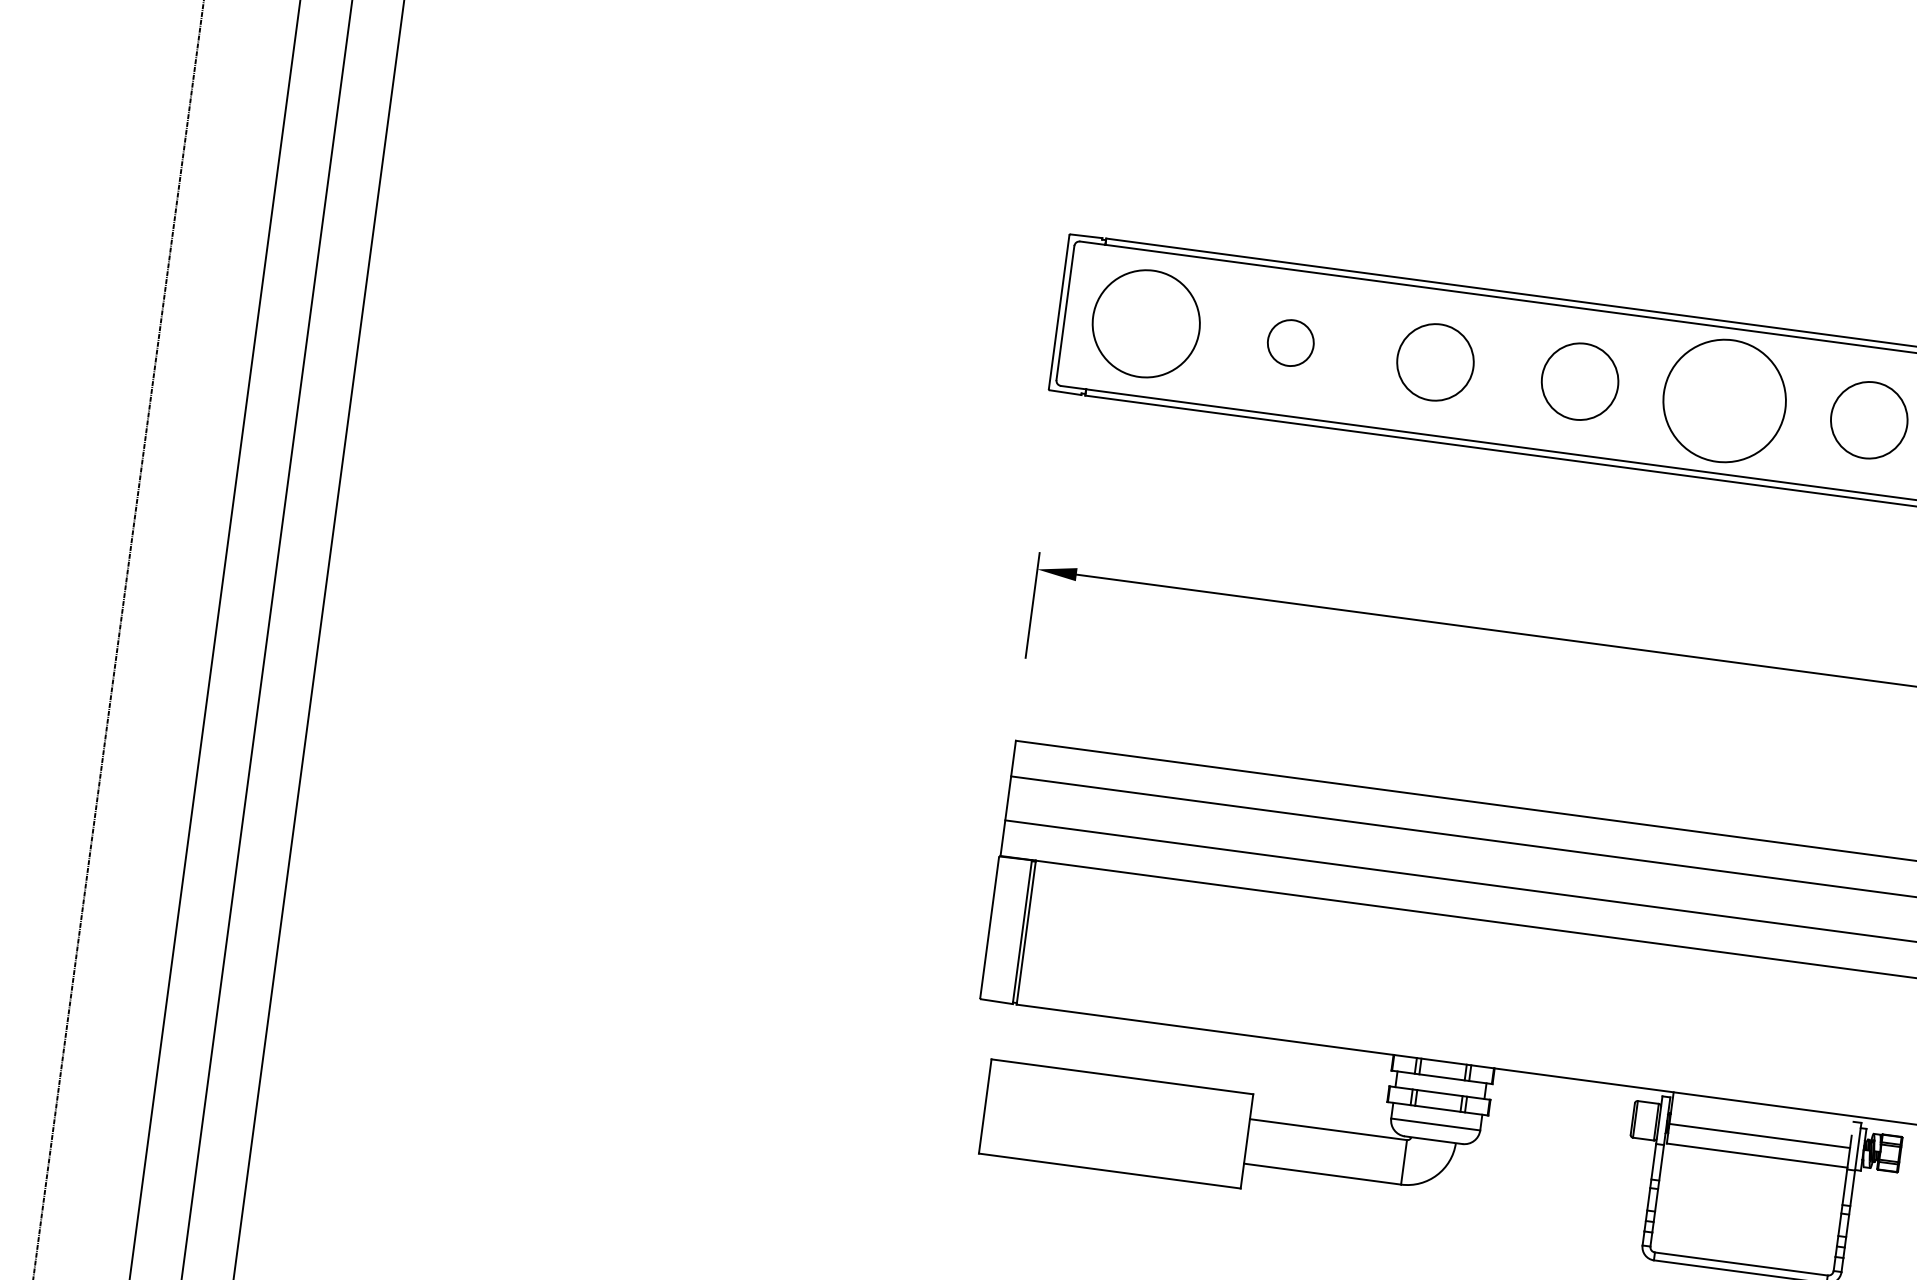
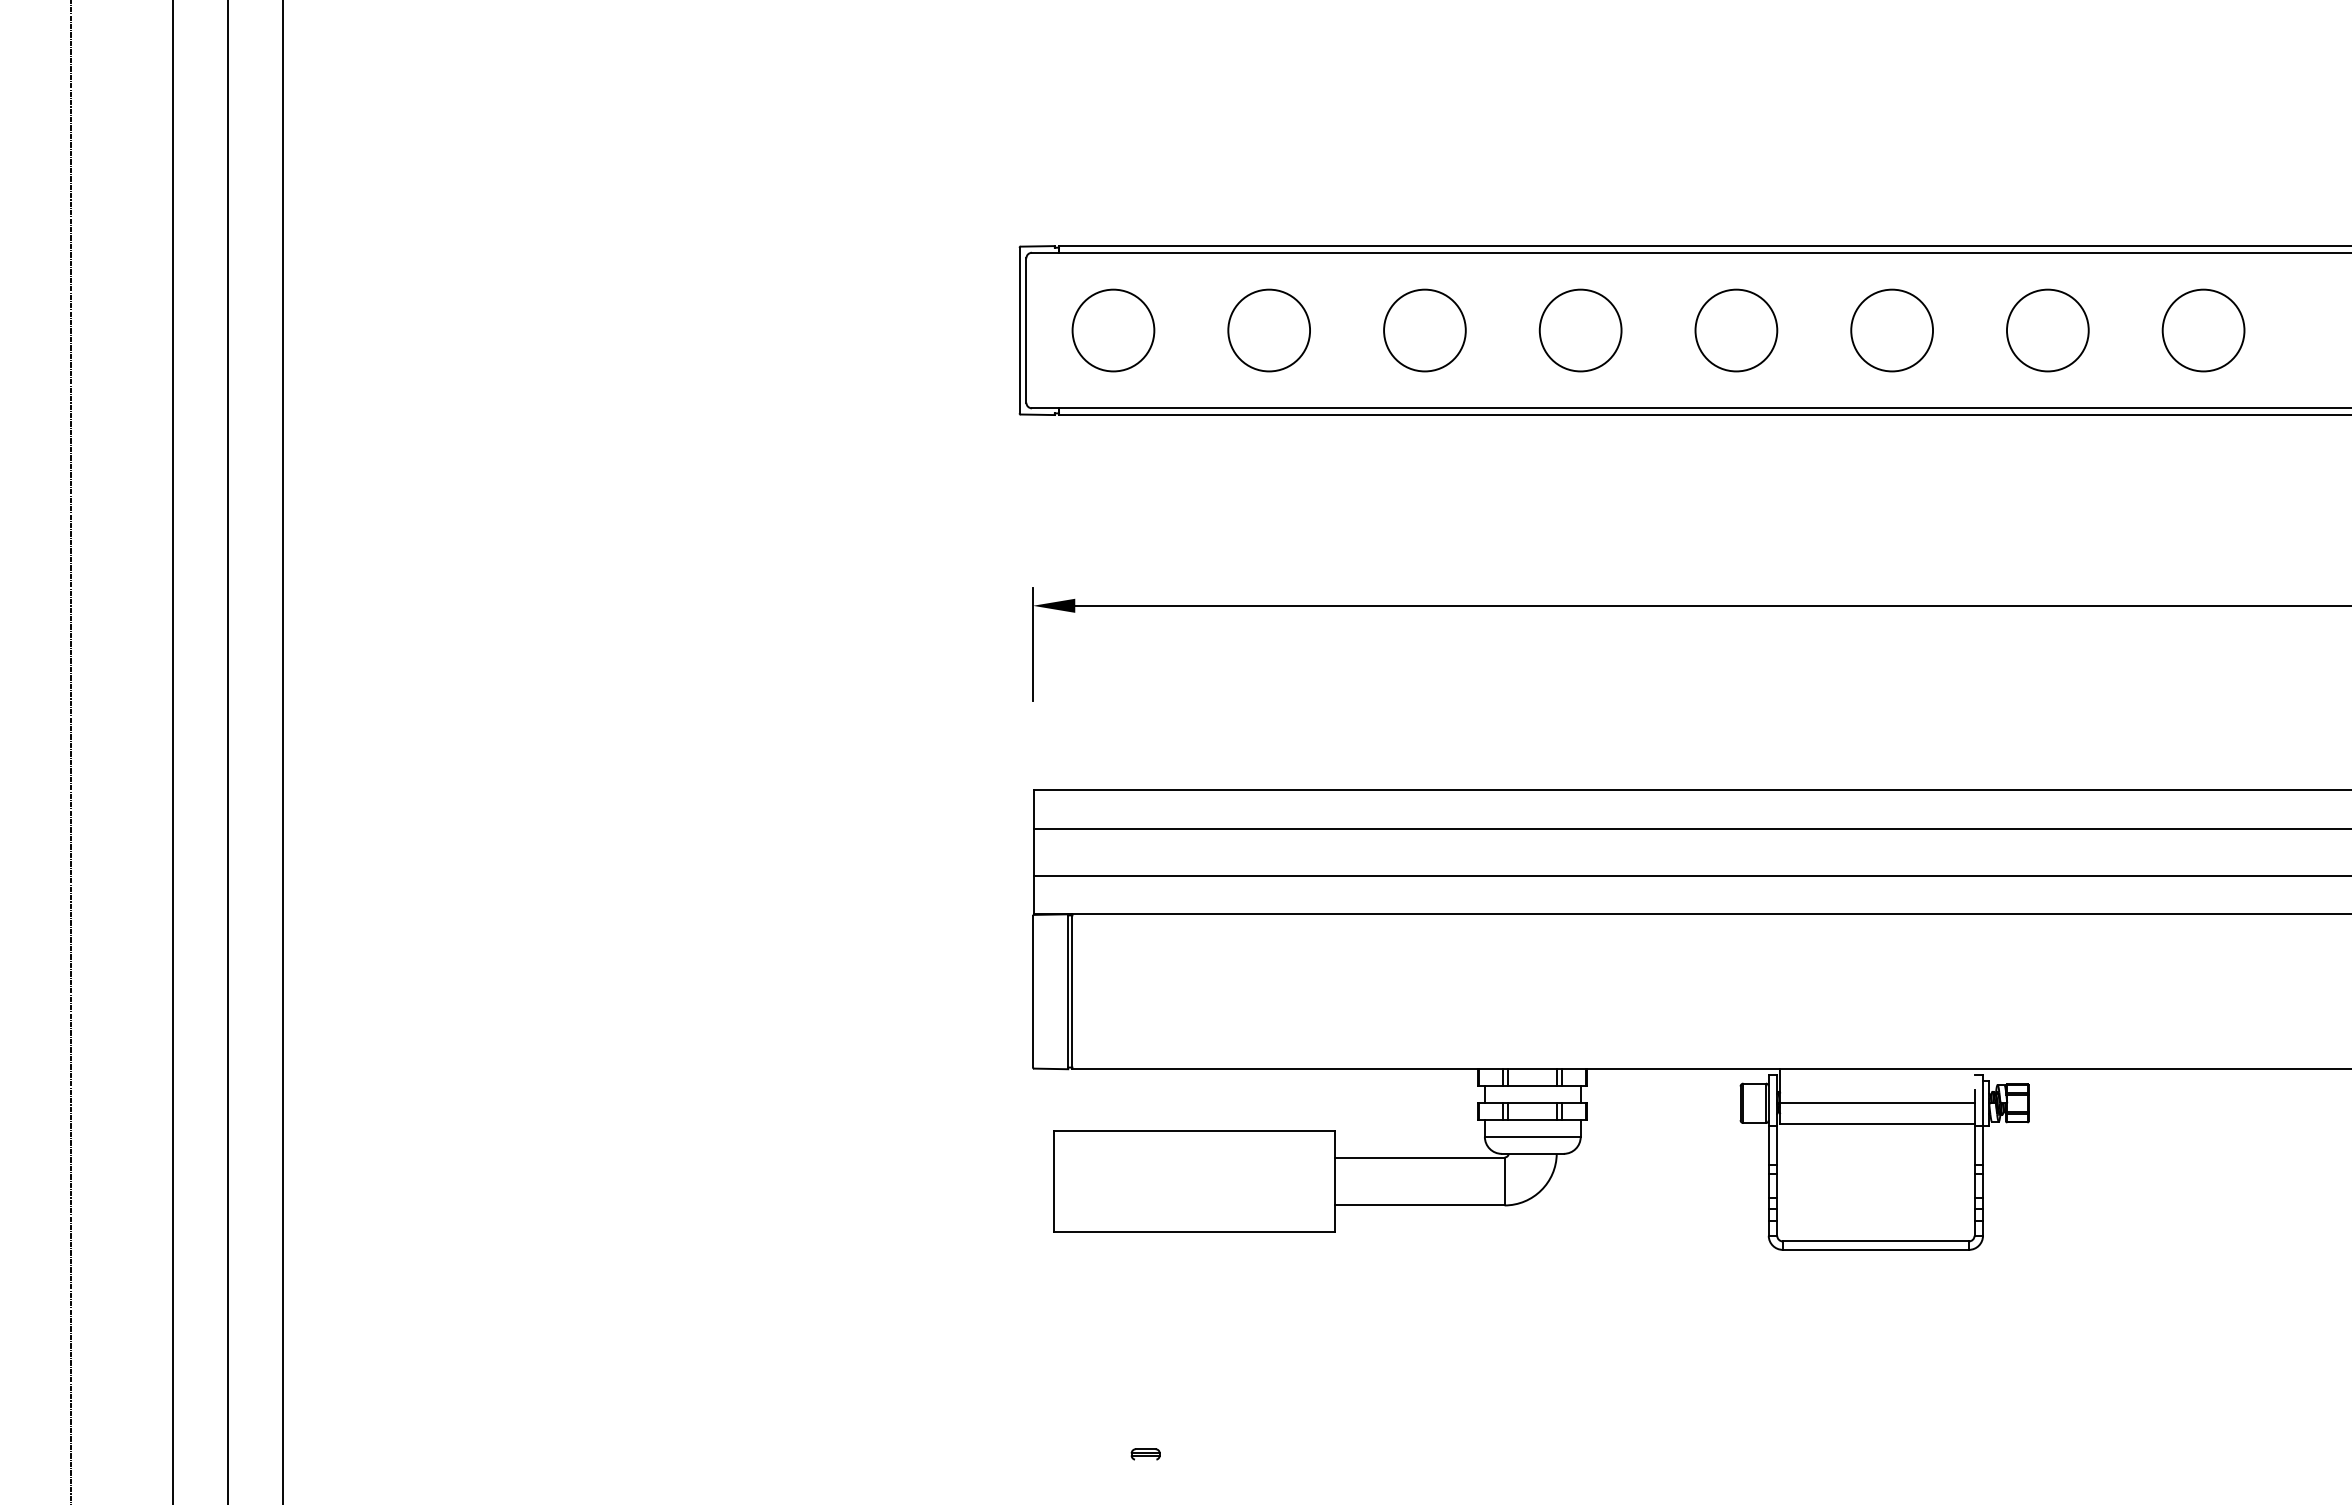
circle: (1146, 323) -> (1113, 330), size x0.71
circle: (1290, 342) -> (1268, 330), size x1.67
circle: (1724, 400) -> (1736, 330), size x0.62

